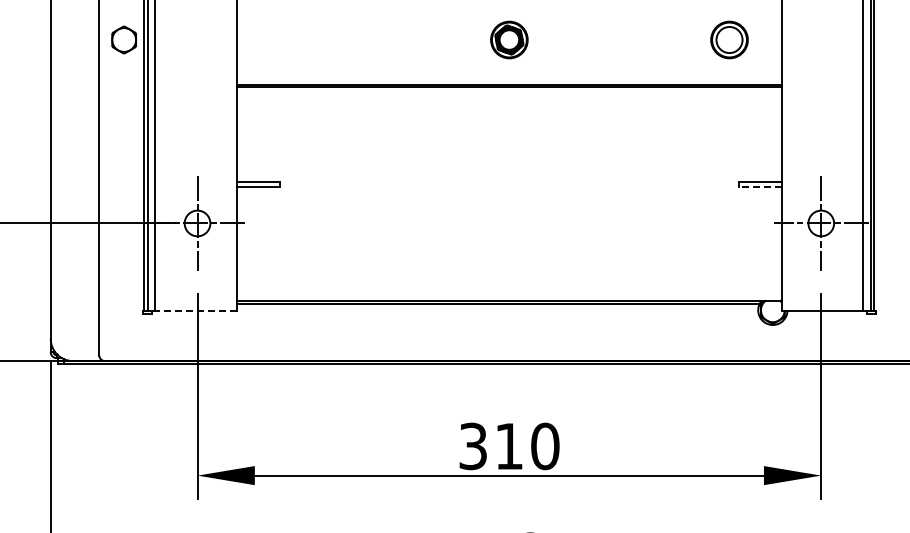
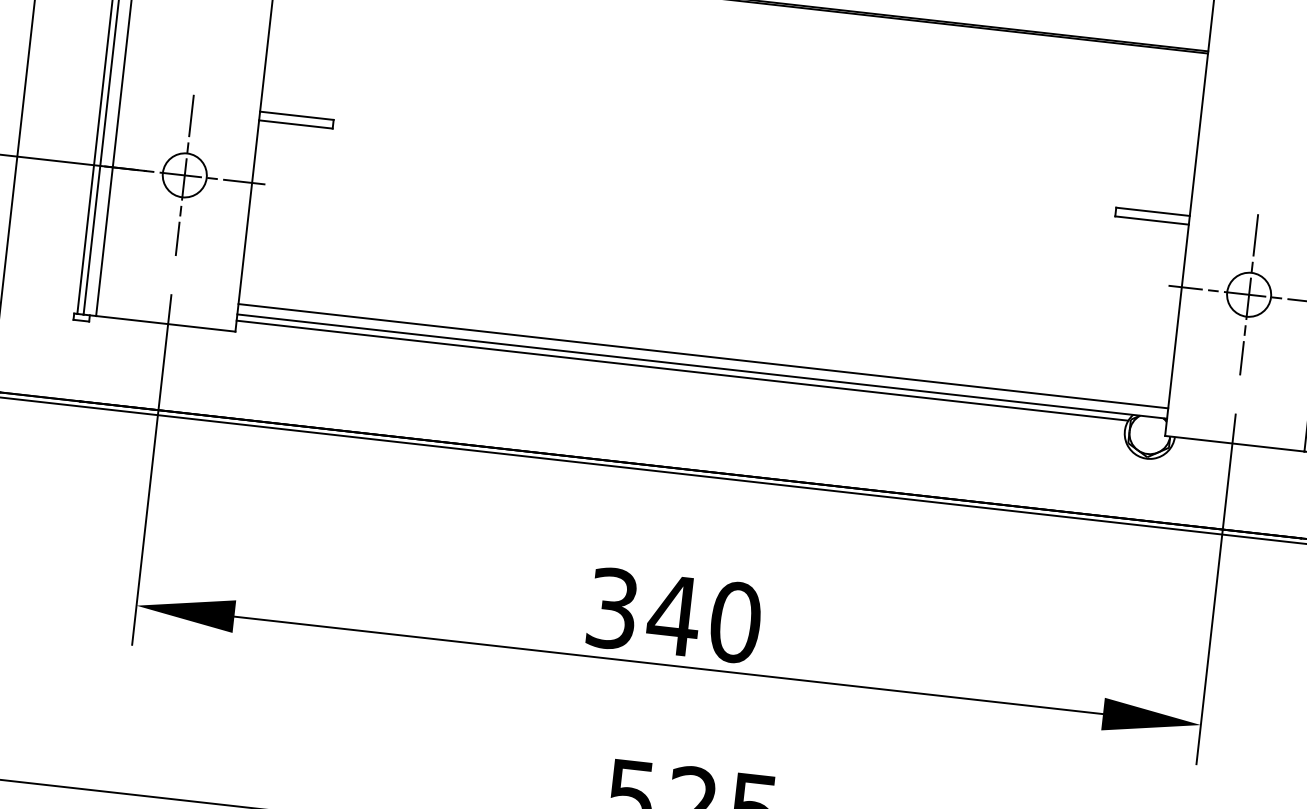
line: (760, 186) -> (1152, 220), dashed -> solid
line: (508, 294) -> (701, 356), added
line: (196, 310) -> (166, 323), dashed -> solid
text: (509, 446) -> (674, 615), 310 -> 340

